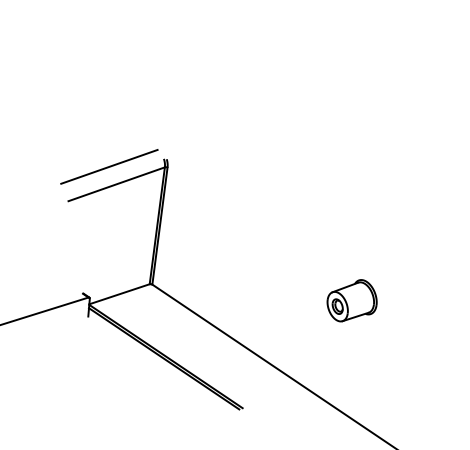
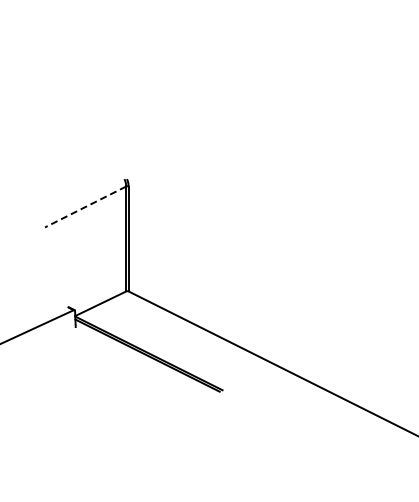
line: (108, 165) -> (76, 191), removed
line: (116, 184) -> (85, 207), solid -> dashed
part: (351, 300) -> (306, 282), removed

